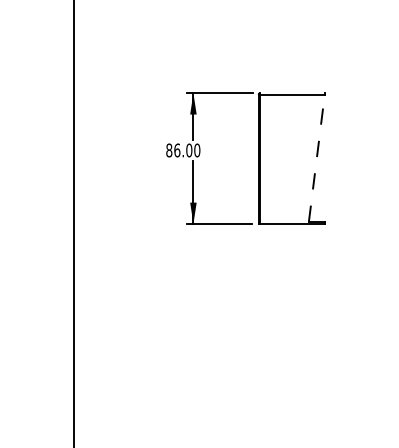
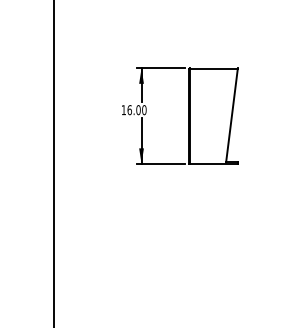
text: (169, 150) -> (124, 110), 86.00 -> 16.00
line: (316, 157) -> (231, 115), dashed -> solid

